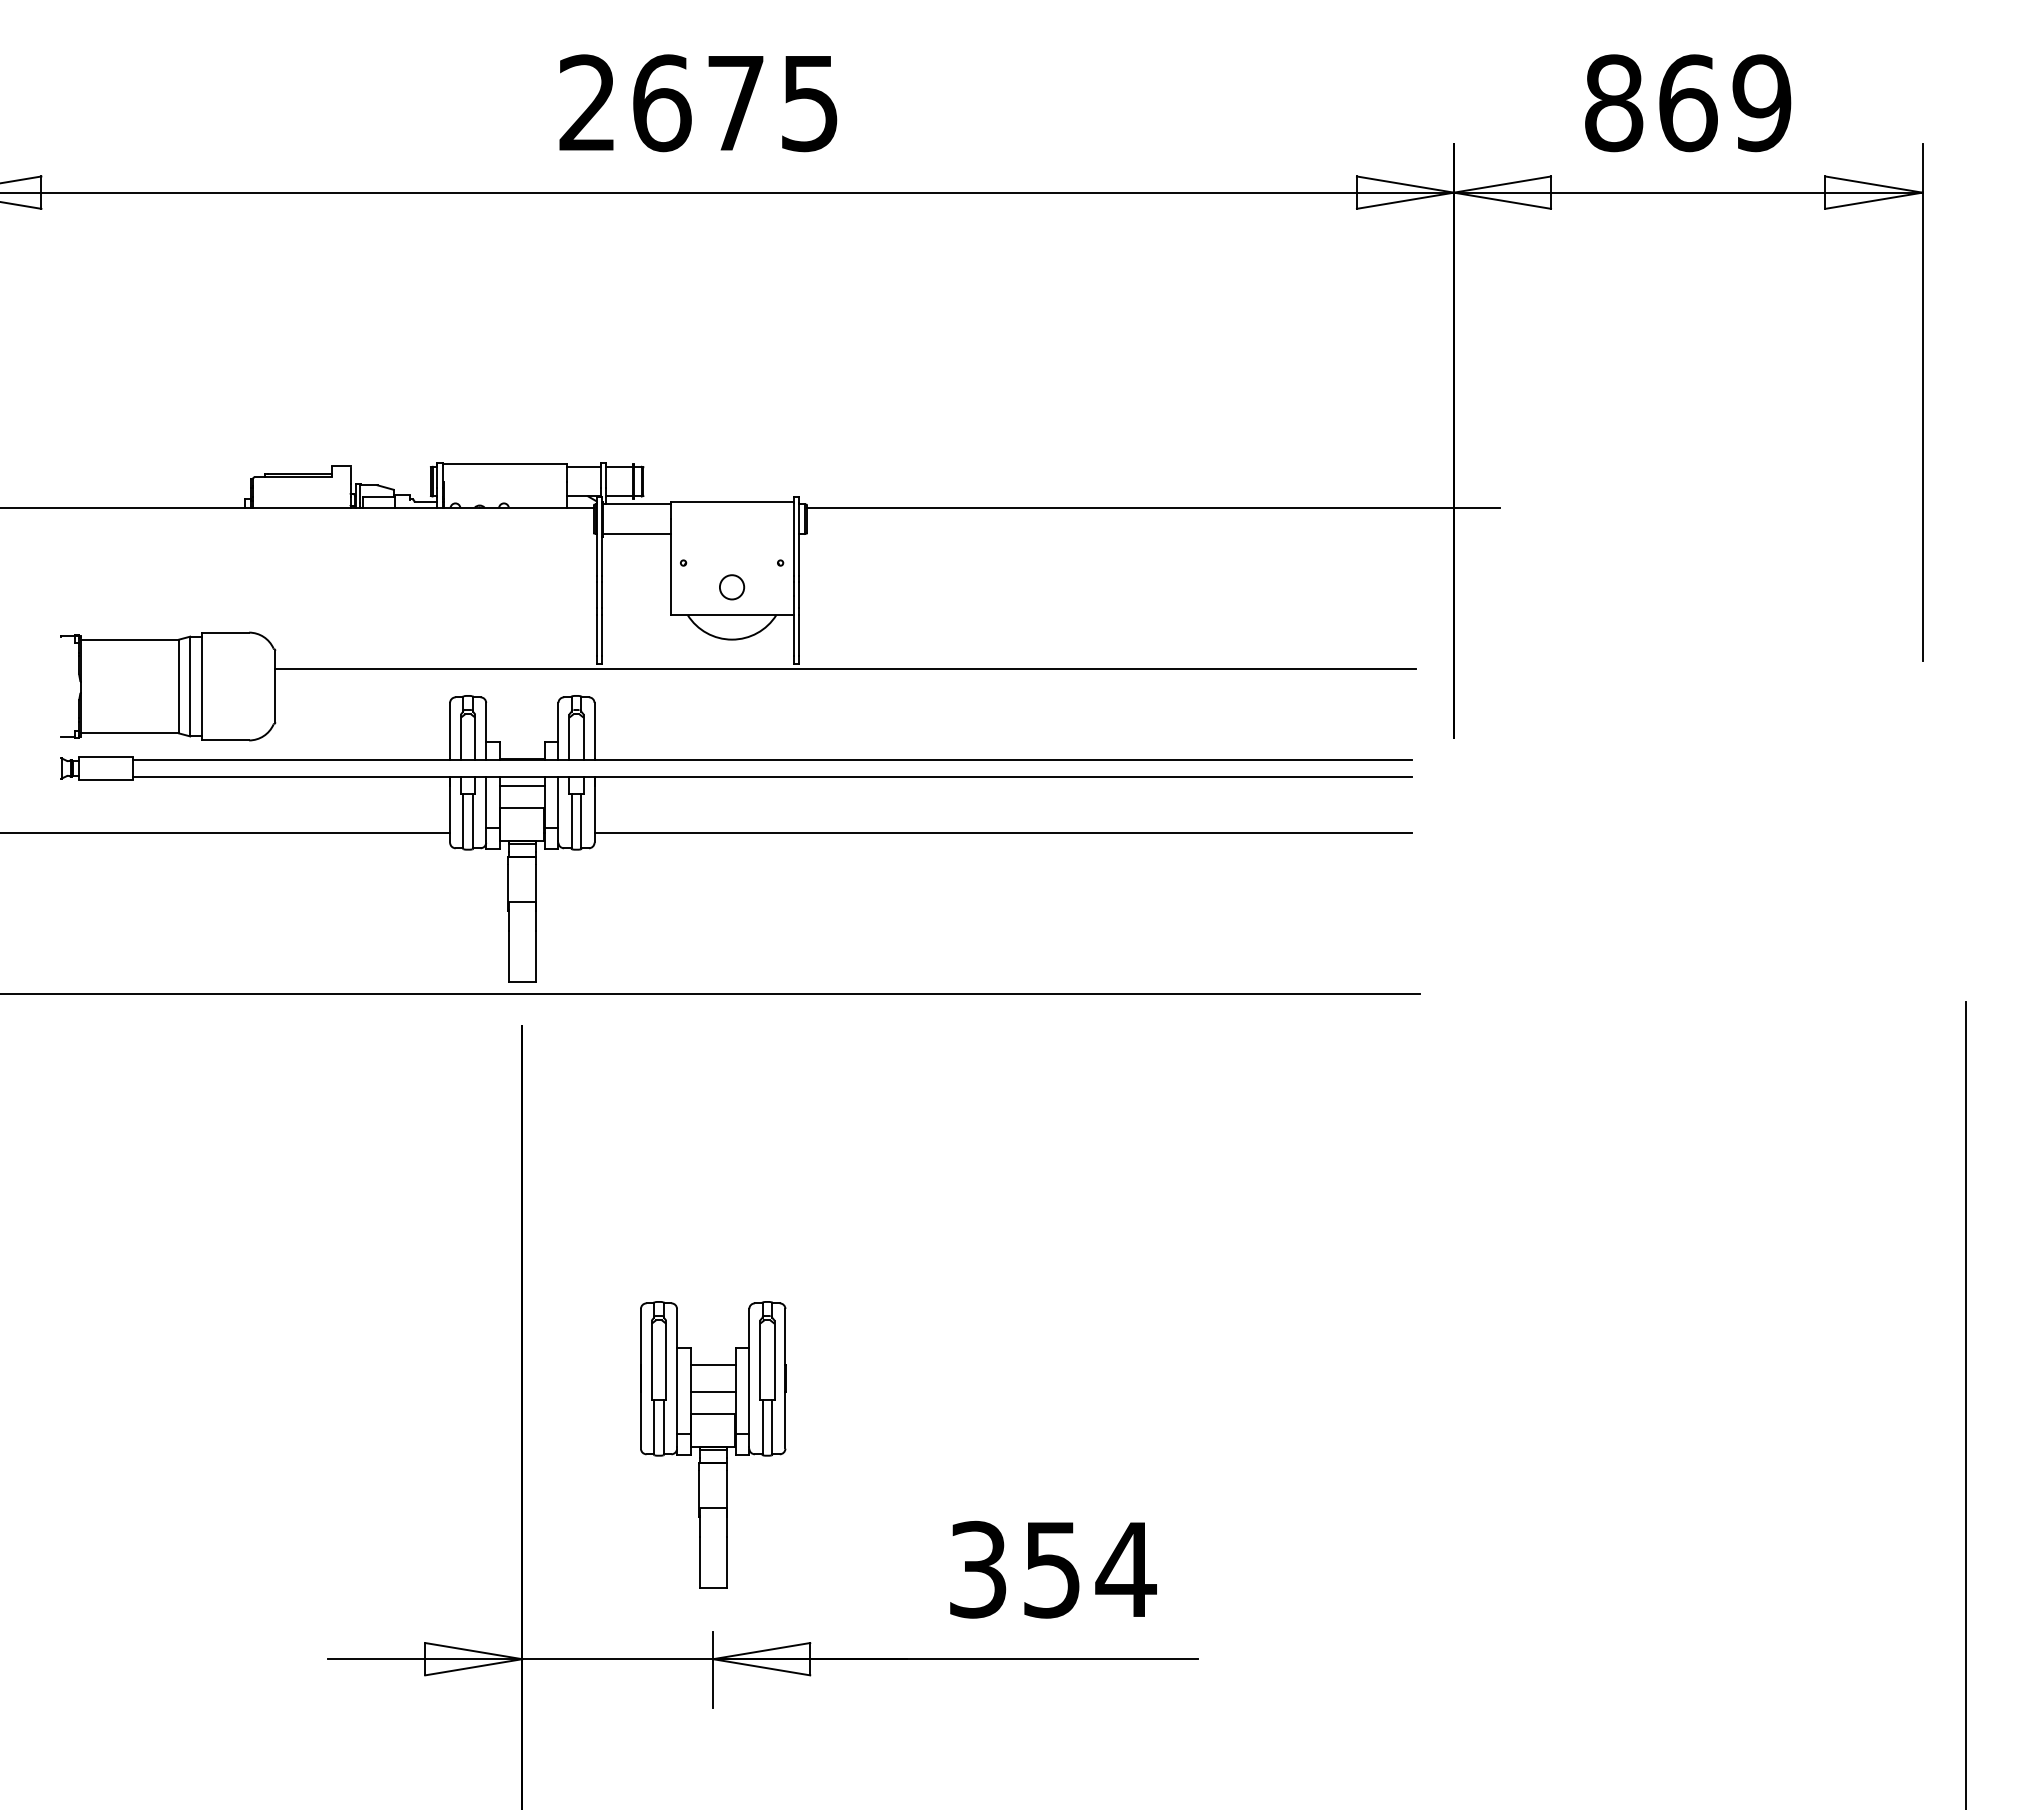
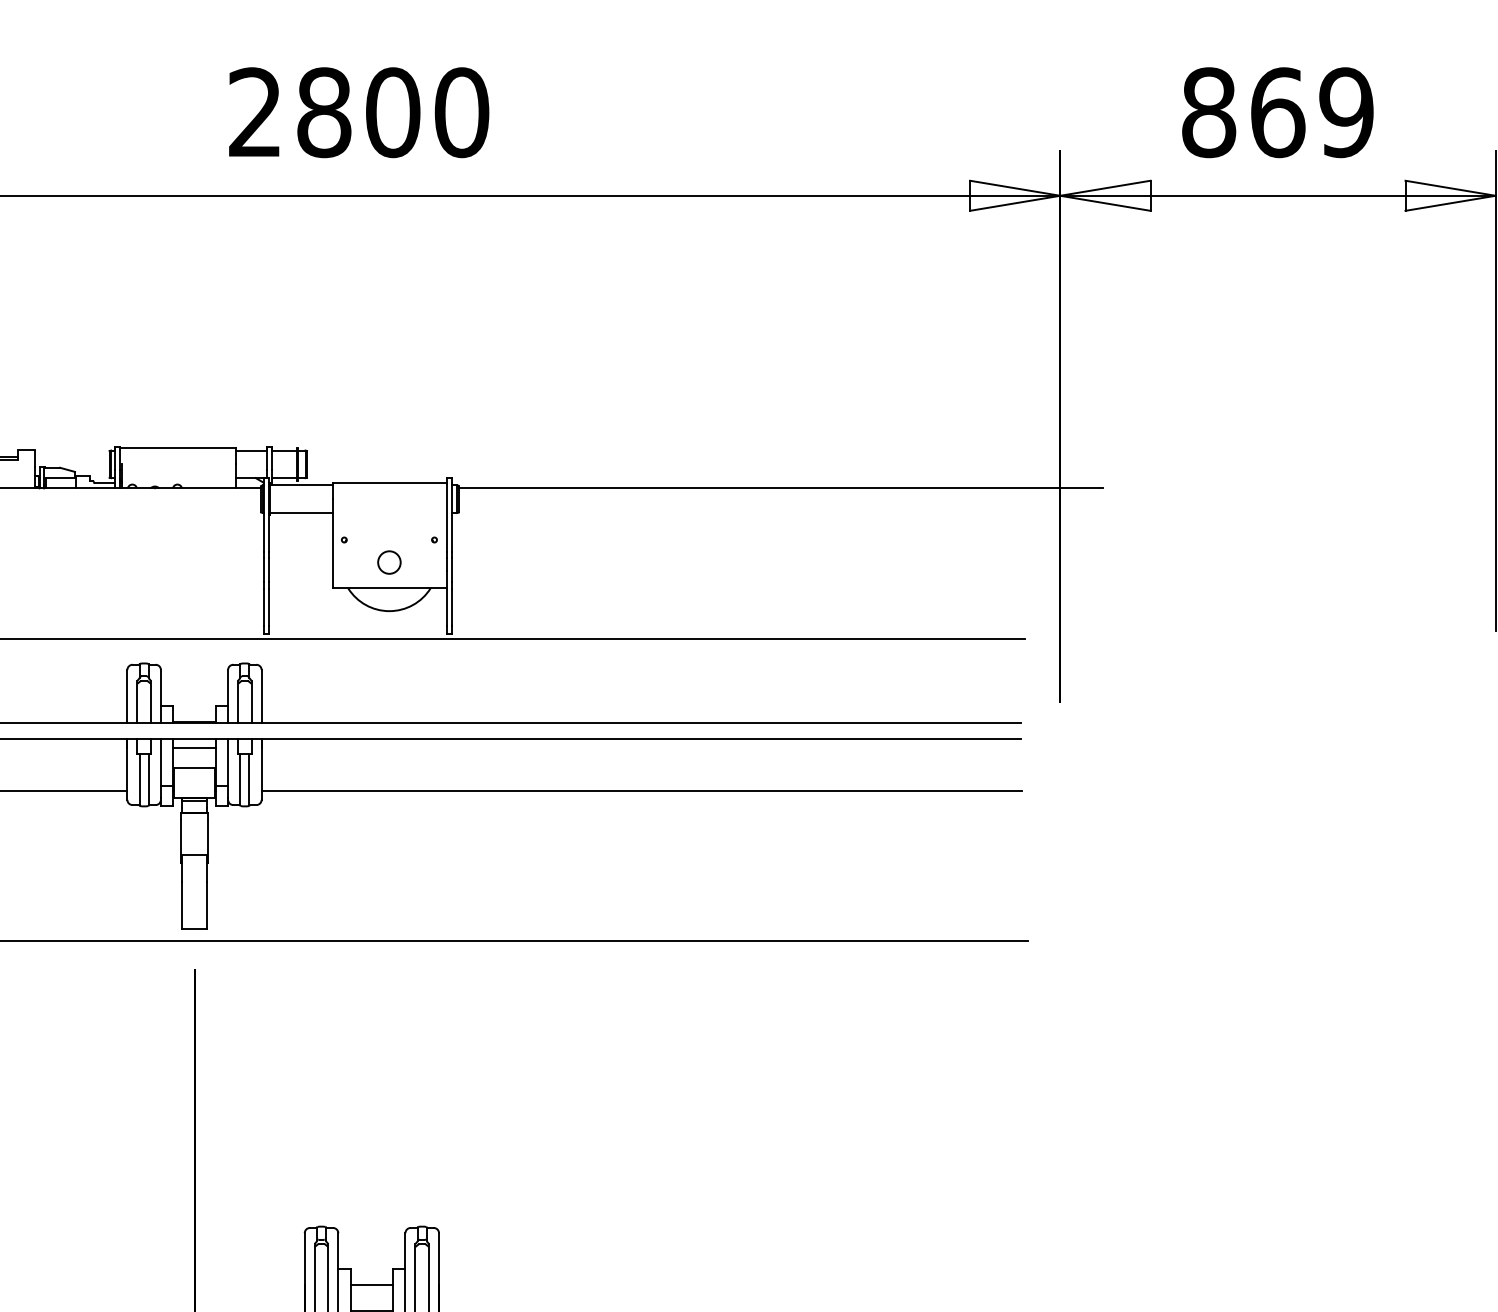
text: (736, 103) -> (393, 112), 2675 -> 2800

